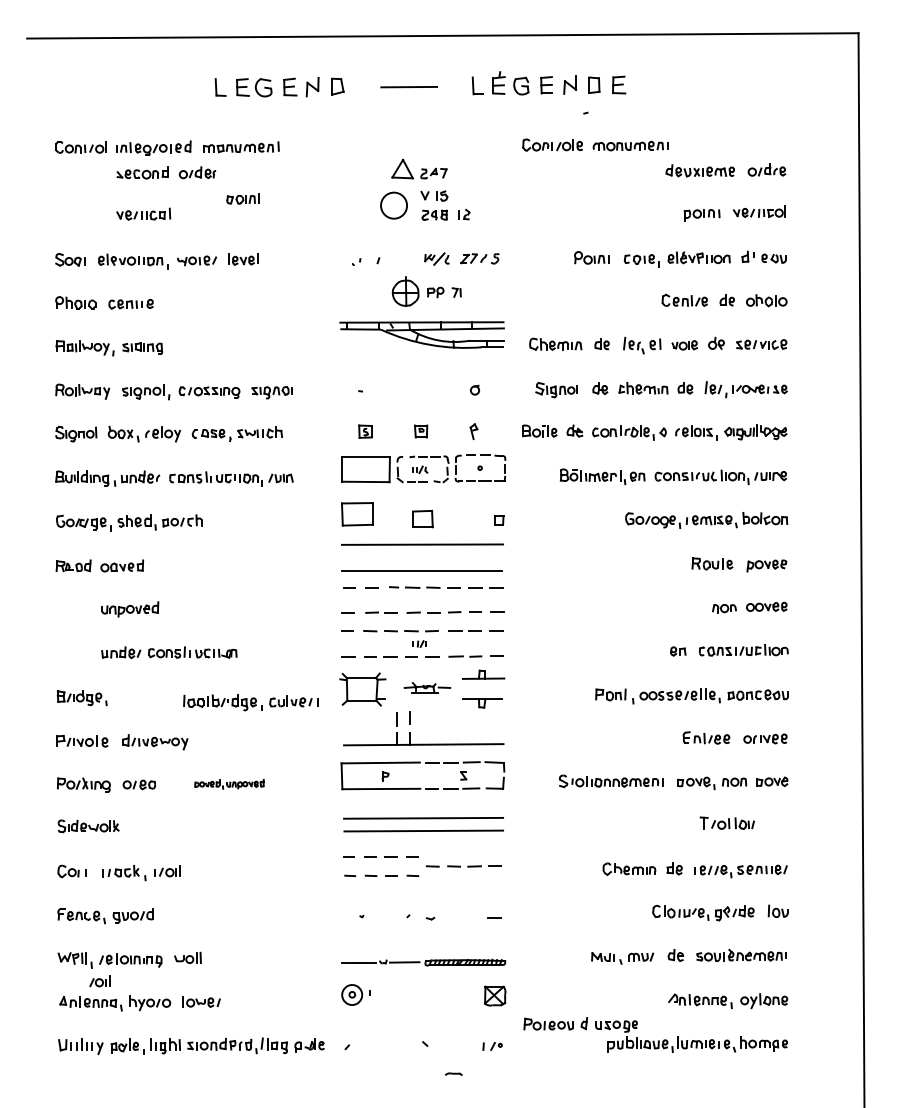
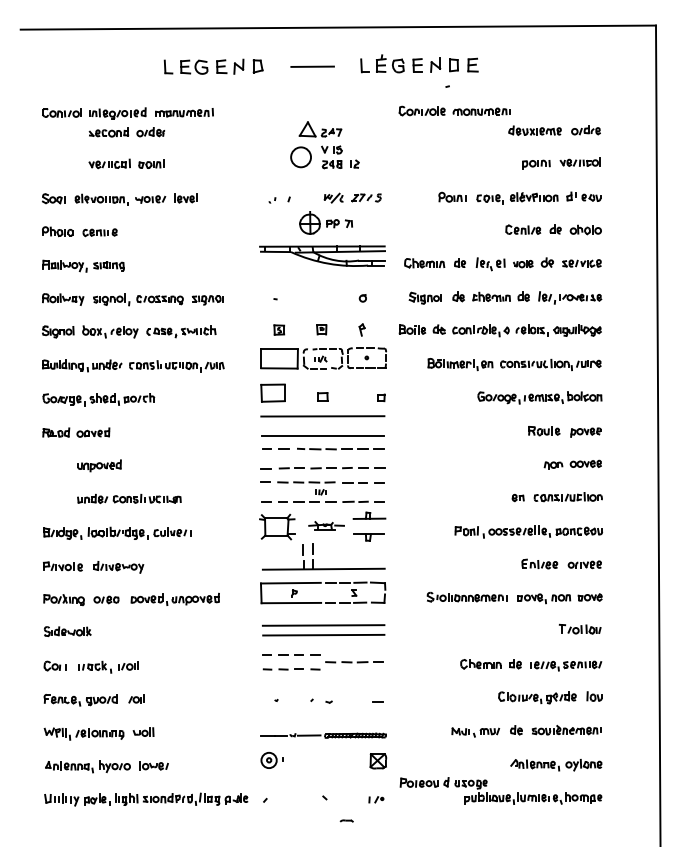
part: (242, 198) -> (150, 164), moved
part: (422, 519) -> (322, 397), size x0.62
part: (250, 702) -> (139, 533), moved
part: (229, 784) -> (175, 599), size x1.67
part: (726, 822) -> (579, 628), moved
part: (99, 981) -> (136, 698), moved

